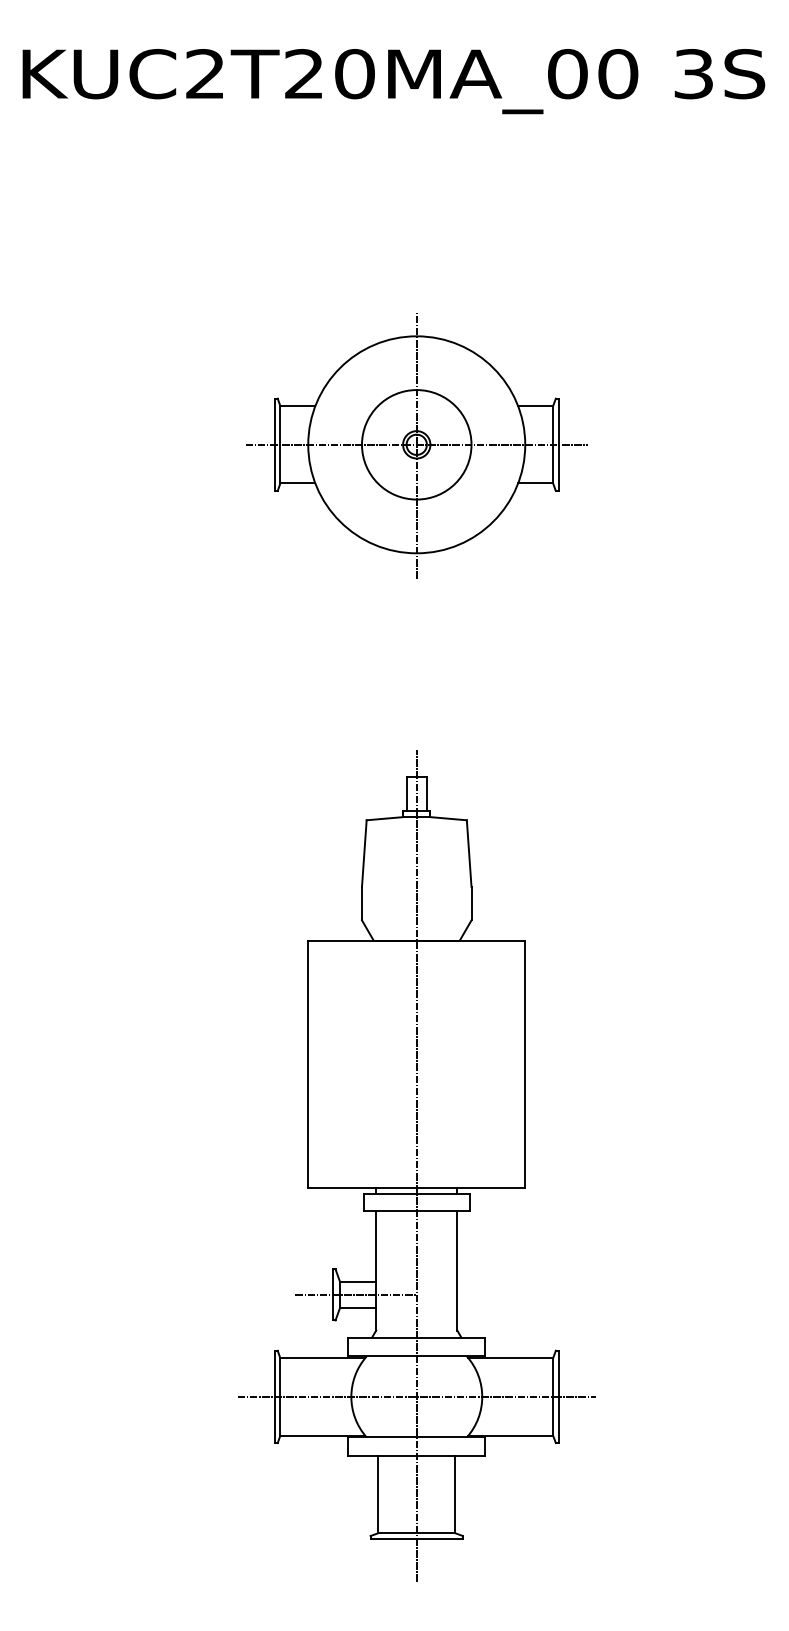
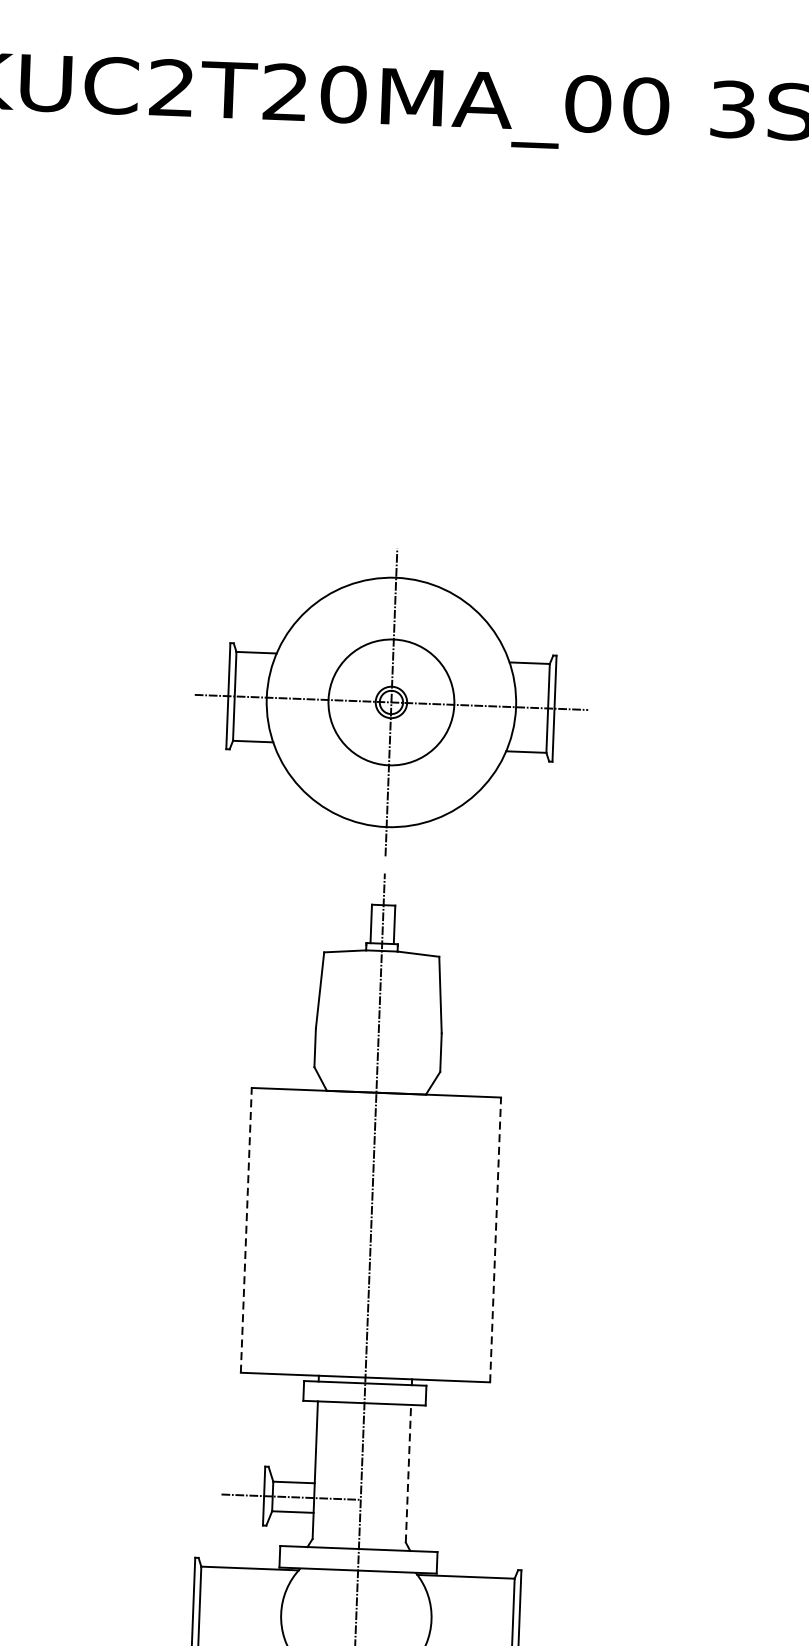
part: (416, 445) -> (391, 703), moved
line: (308, 1064) -> (246, 1230), solid -> dashed
line: (525, 1064) -> (495, 1239), solid -> dashed
line: (457, 1270) -> (408, 1473), solid -> dashed
line: (416, 1396) -> (356, 1616), removed

